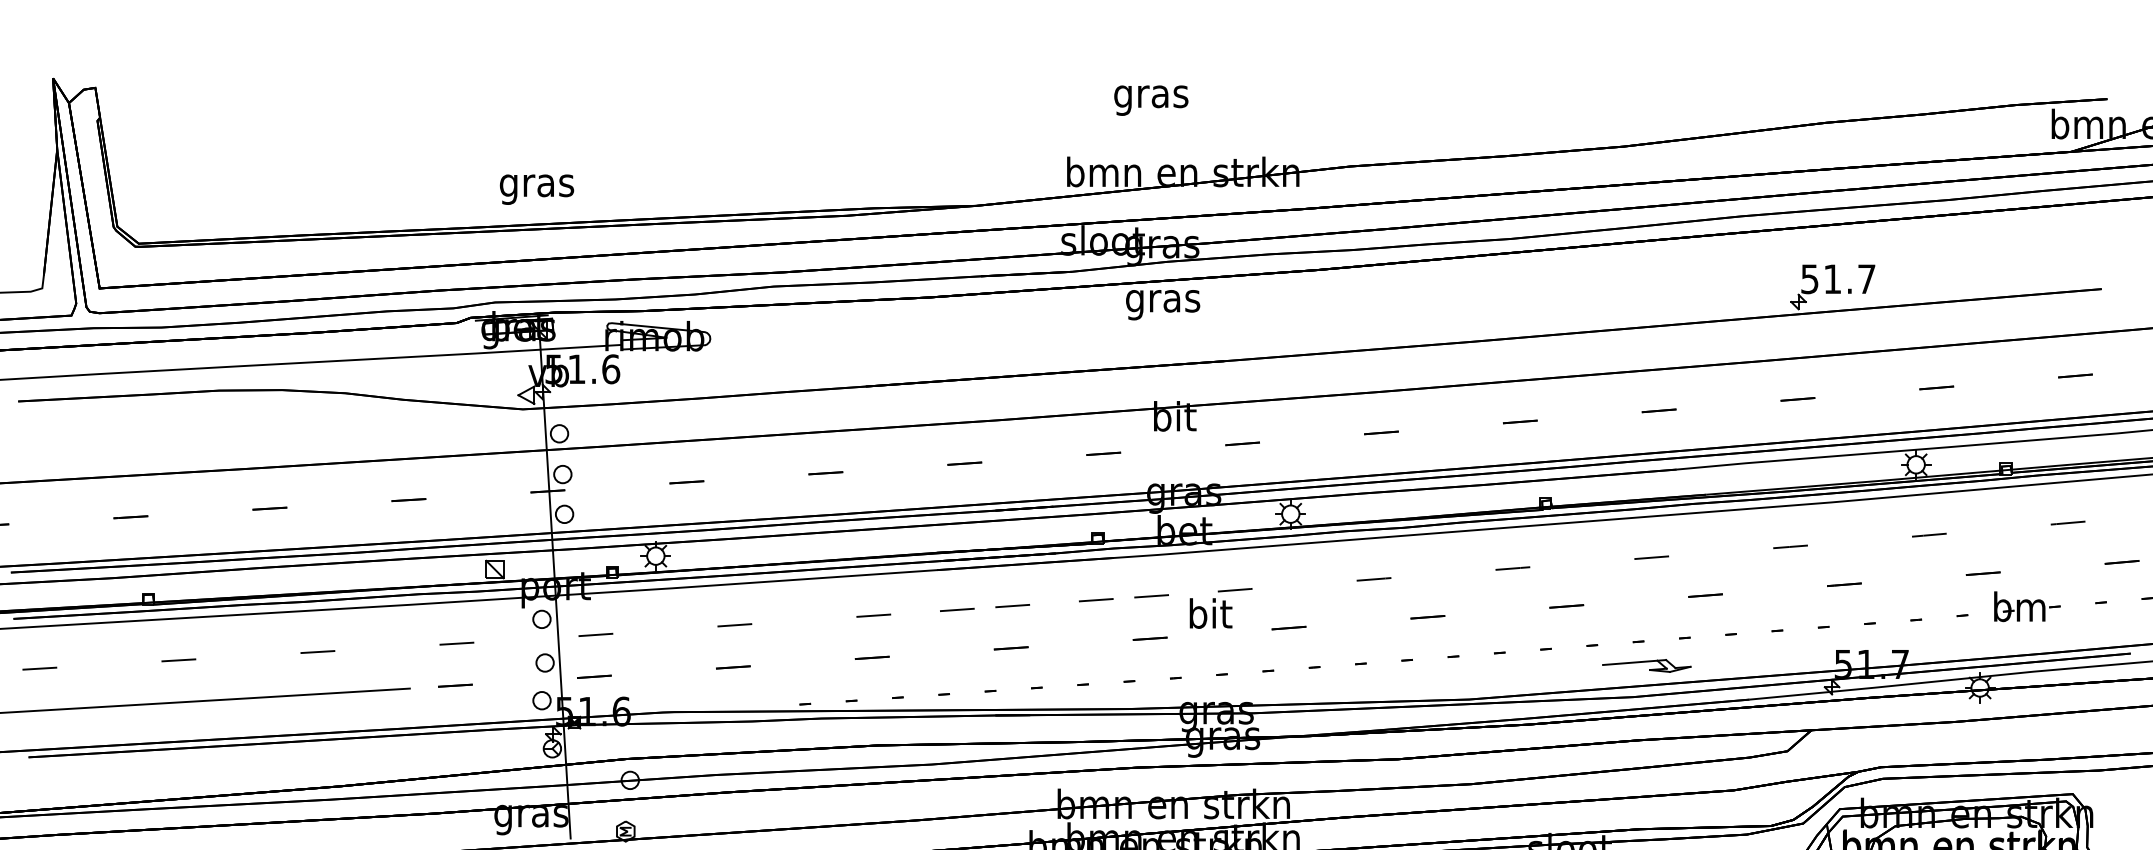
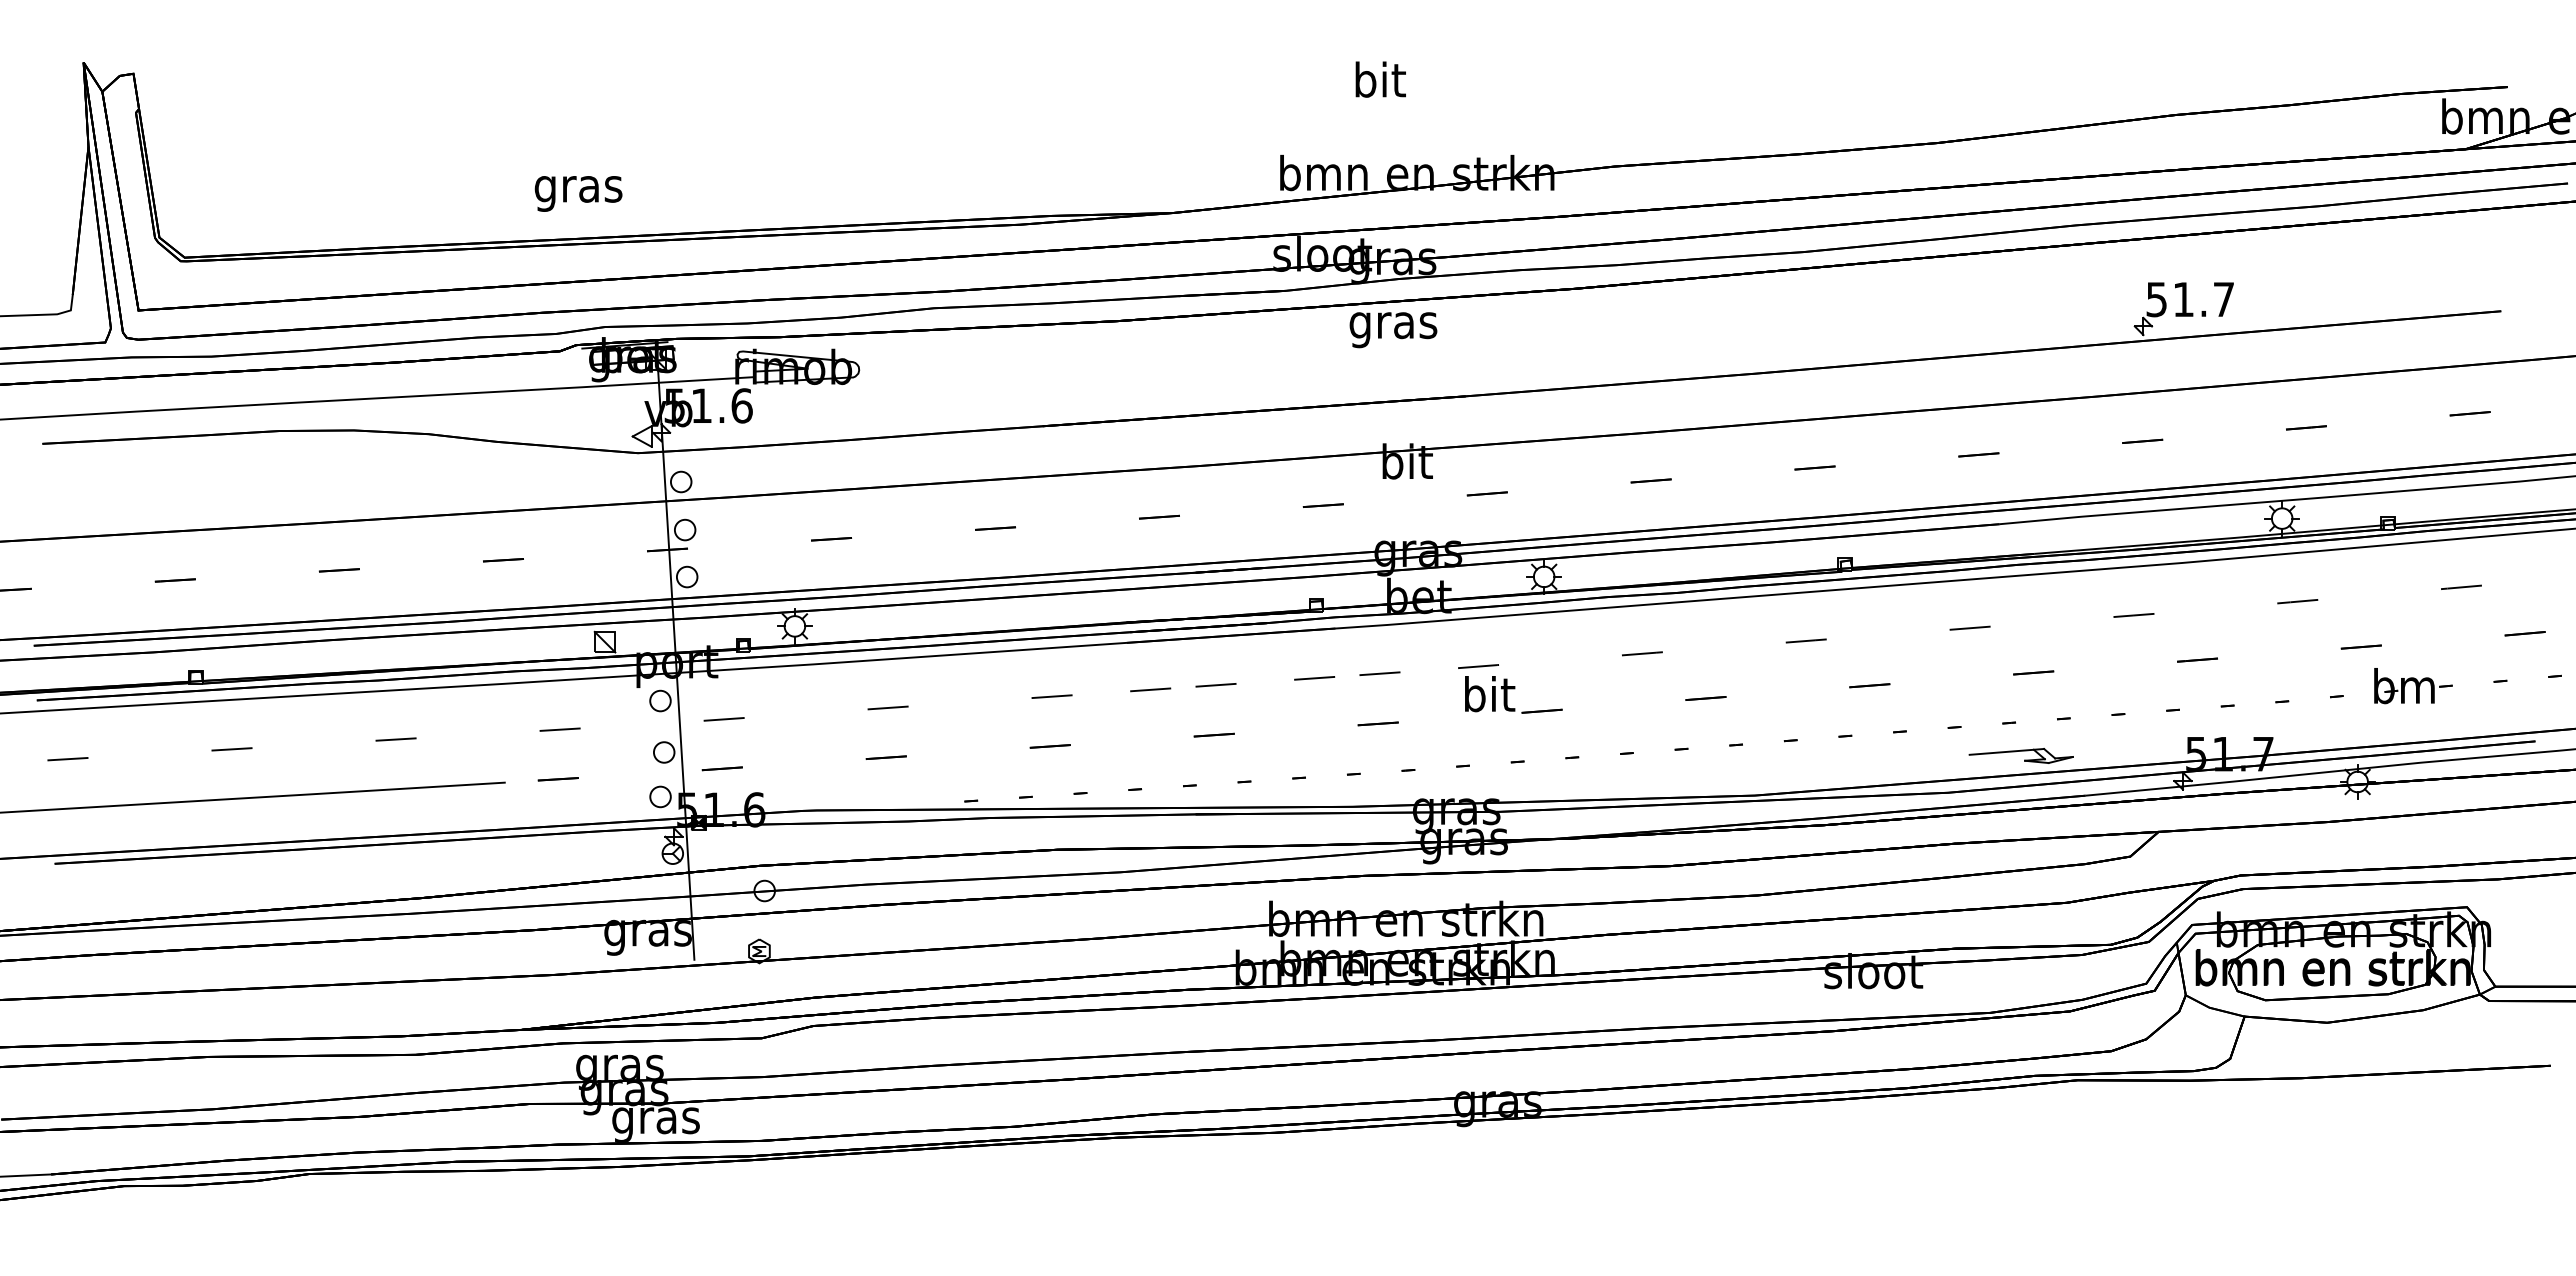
text: (1151, 96) -> (1379, 83), gras -> bit
text: (536, 189) -> (578, 193), moved
text: (1211, 613) -> (1490, 694), moved
part: (1646, 665) -> (2020, 755), moved

